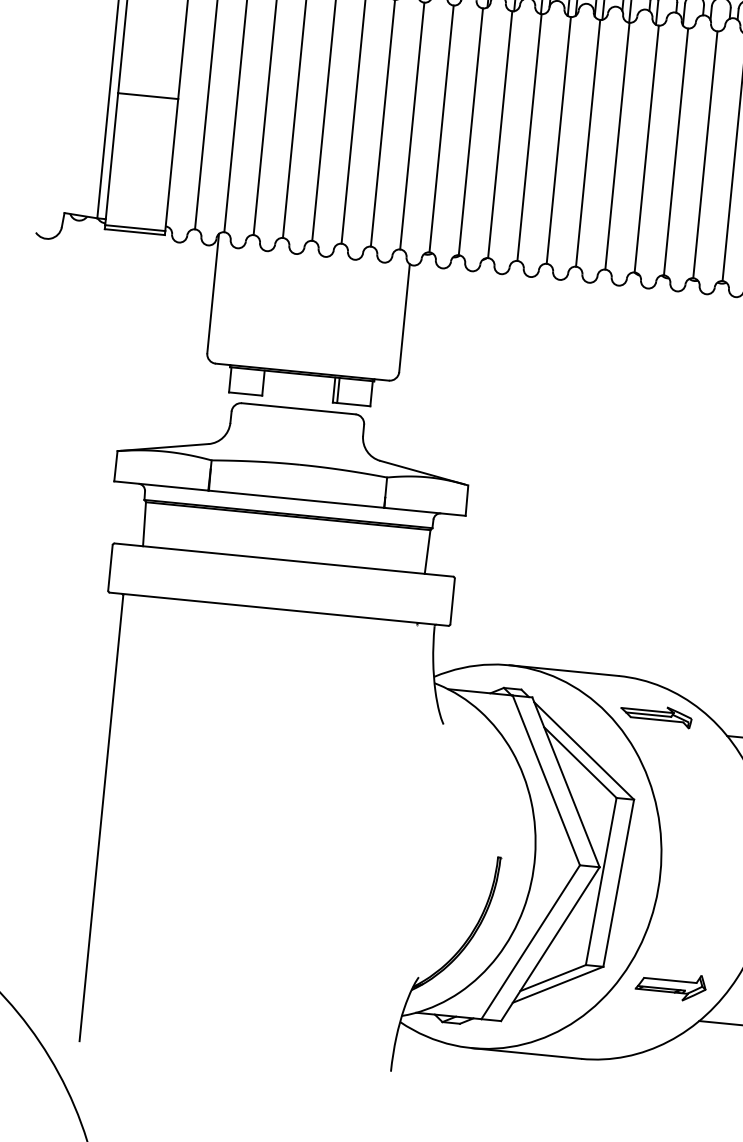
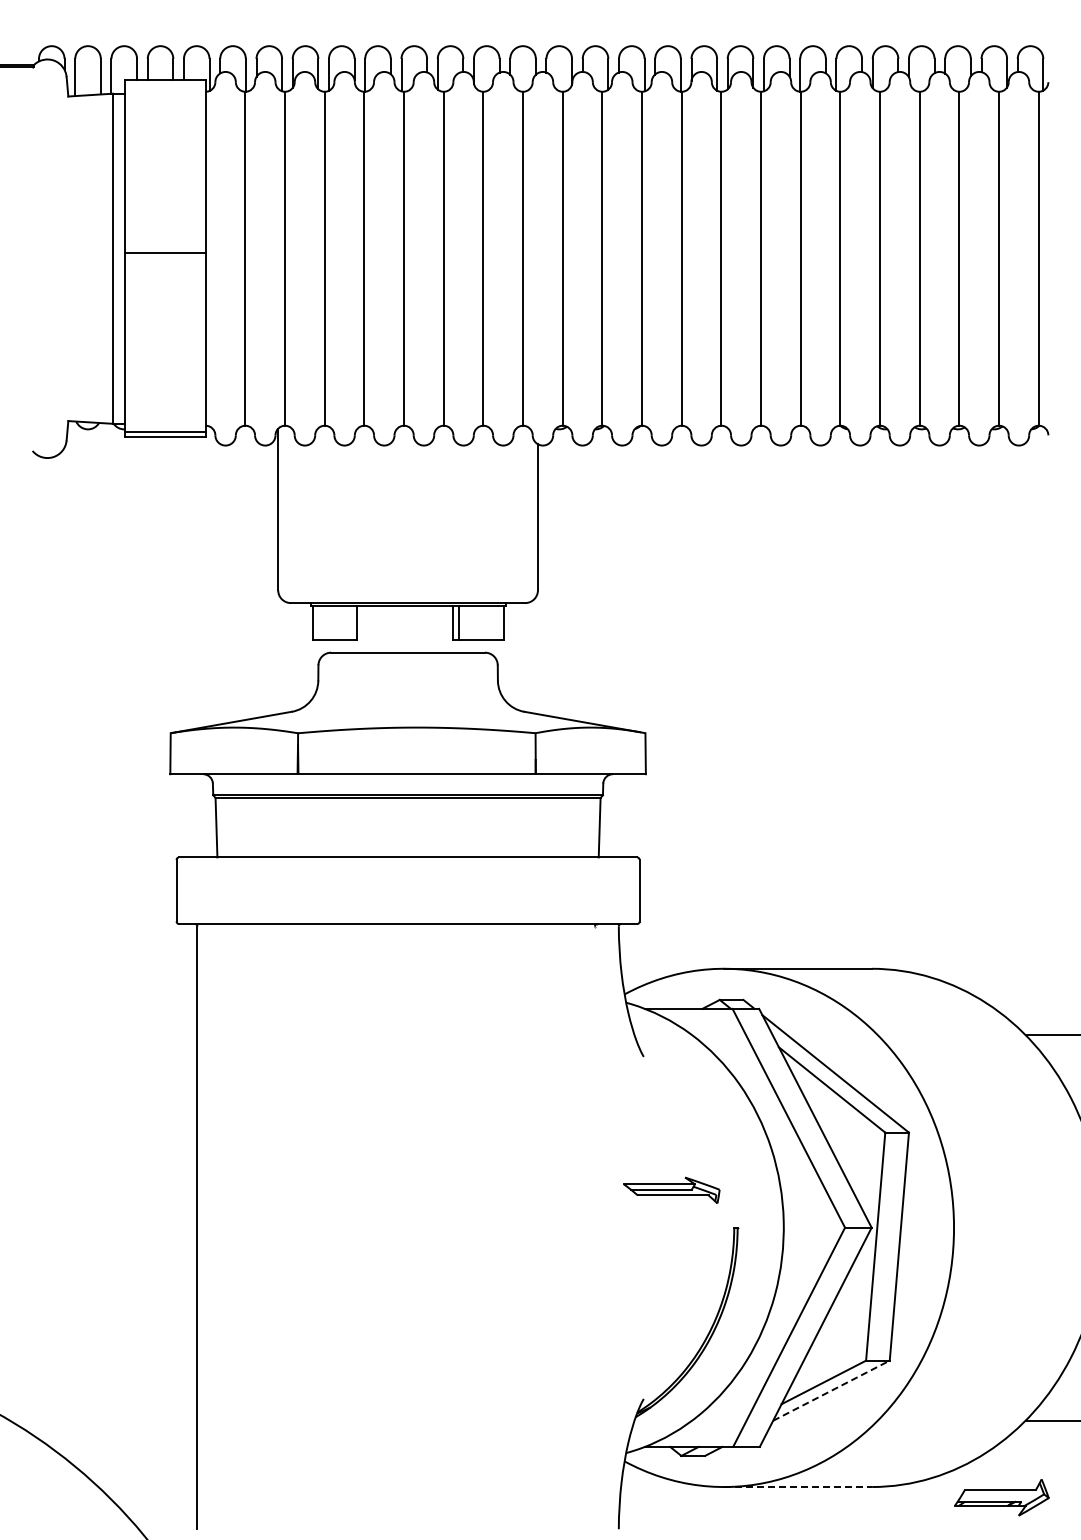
part: (656, 715) -> (671, 1189), moved
line: (558, 984) -> (831, 1390), solid -> dashed
part: (670, 985) -> (1001, 1497), moved
line: (526, 1053) -> (798, 1487), solid -> dashed

